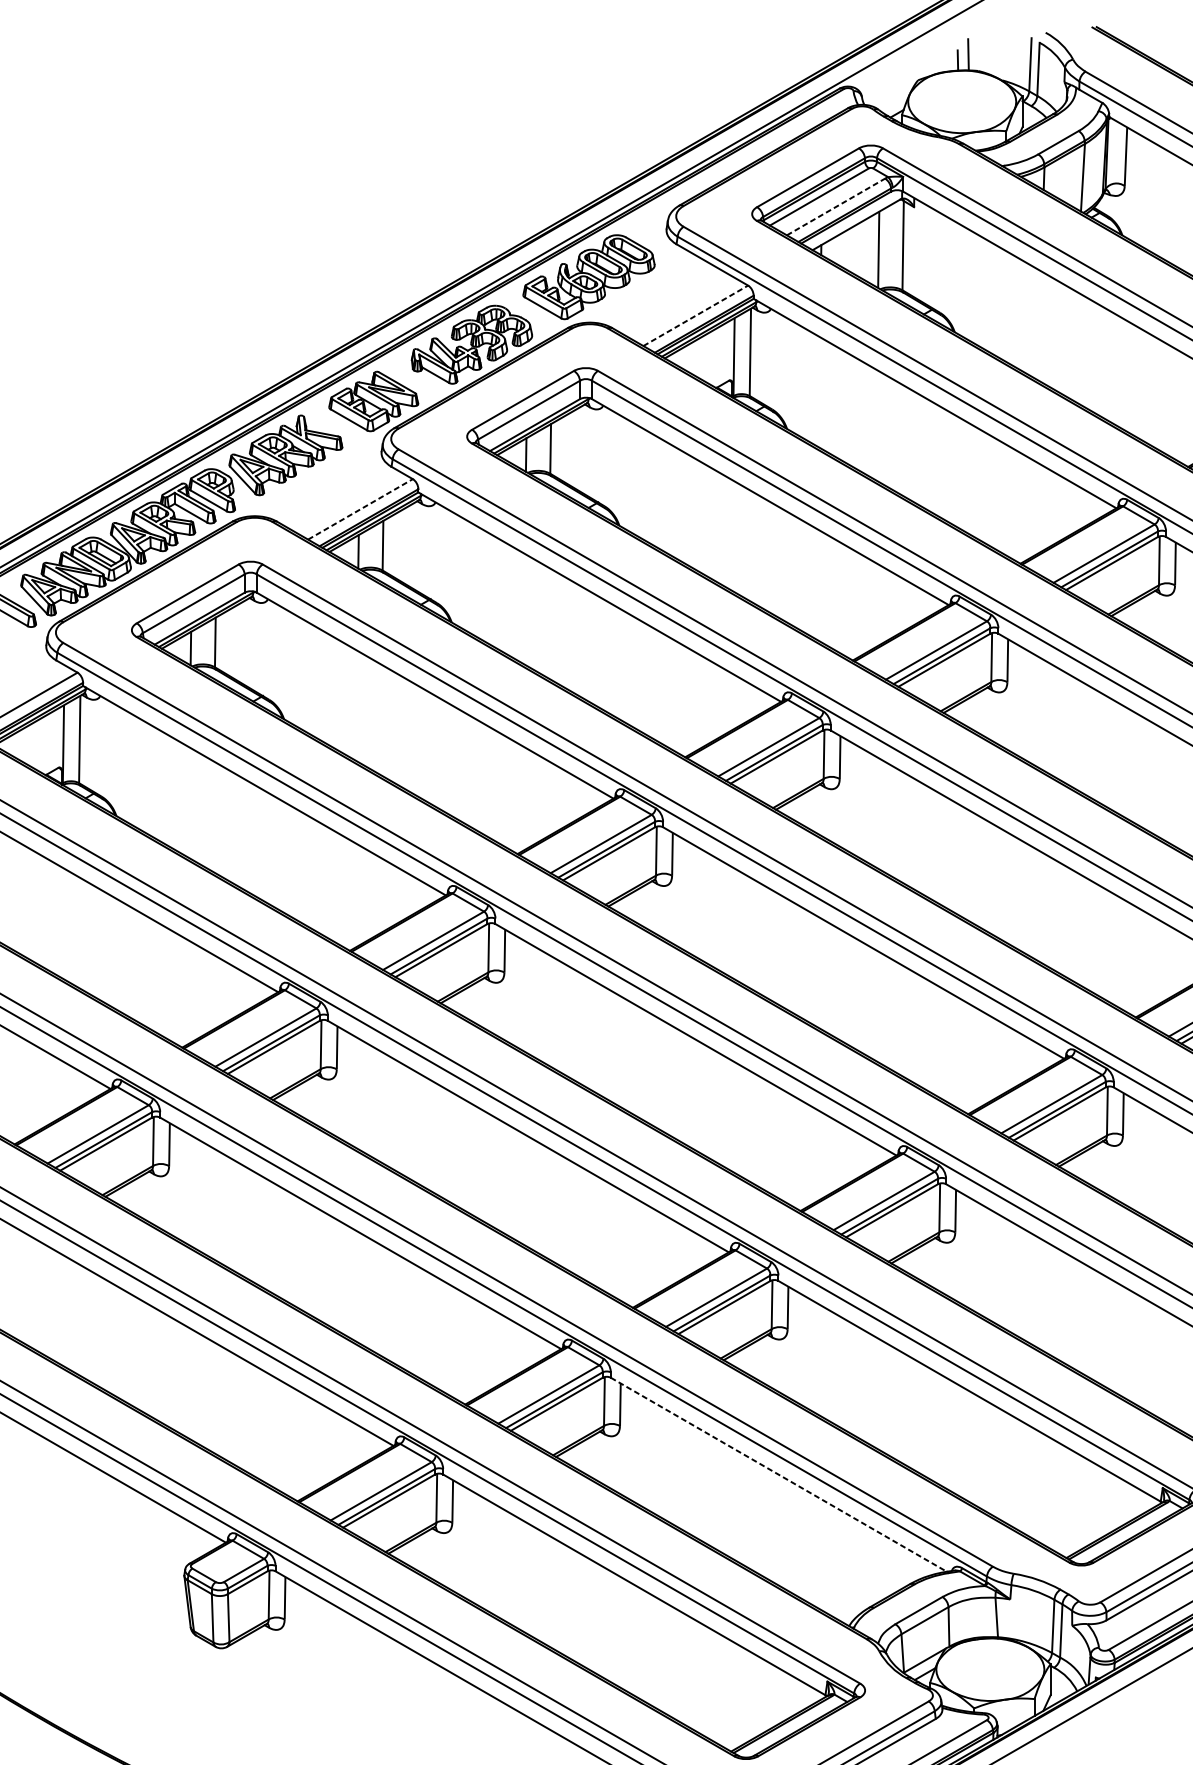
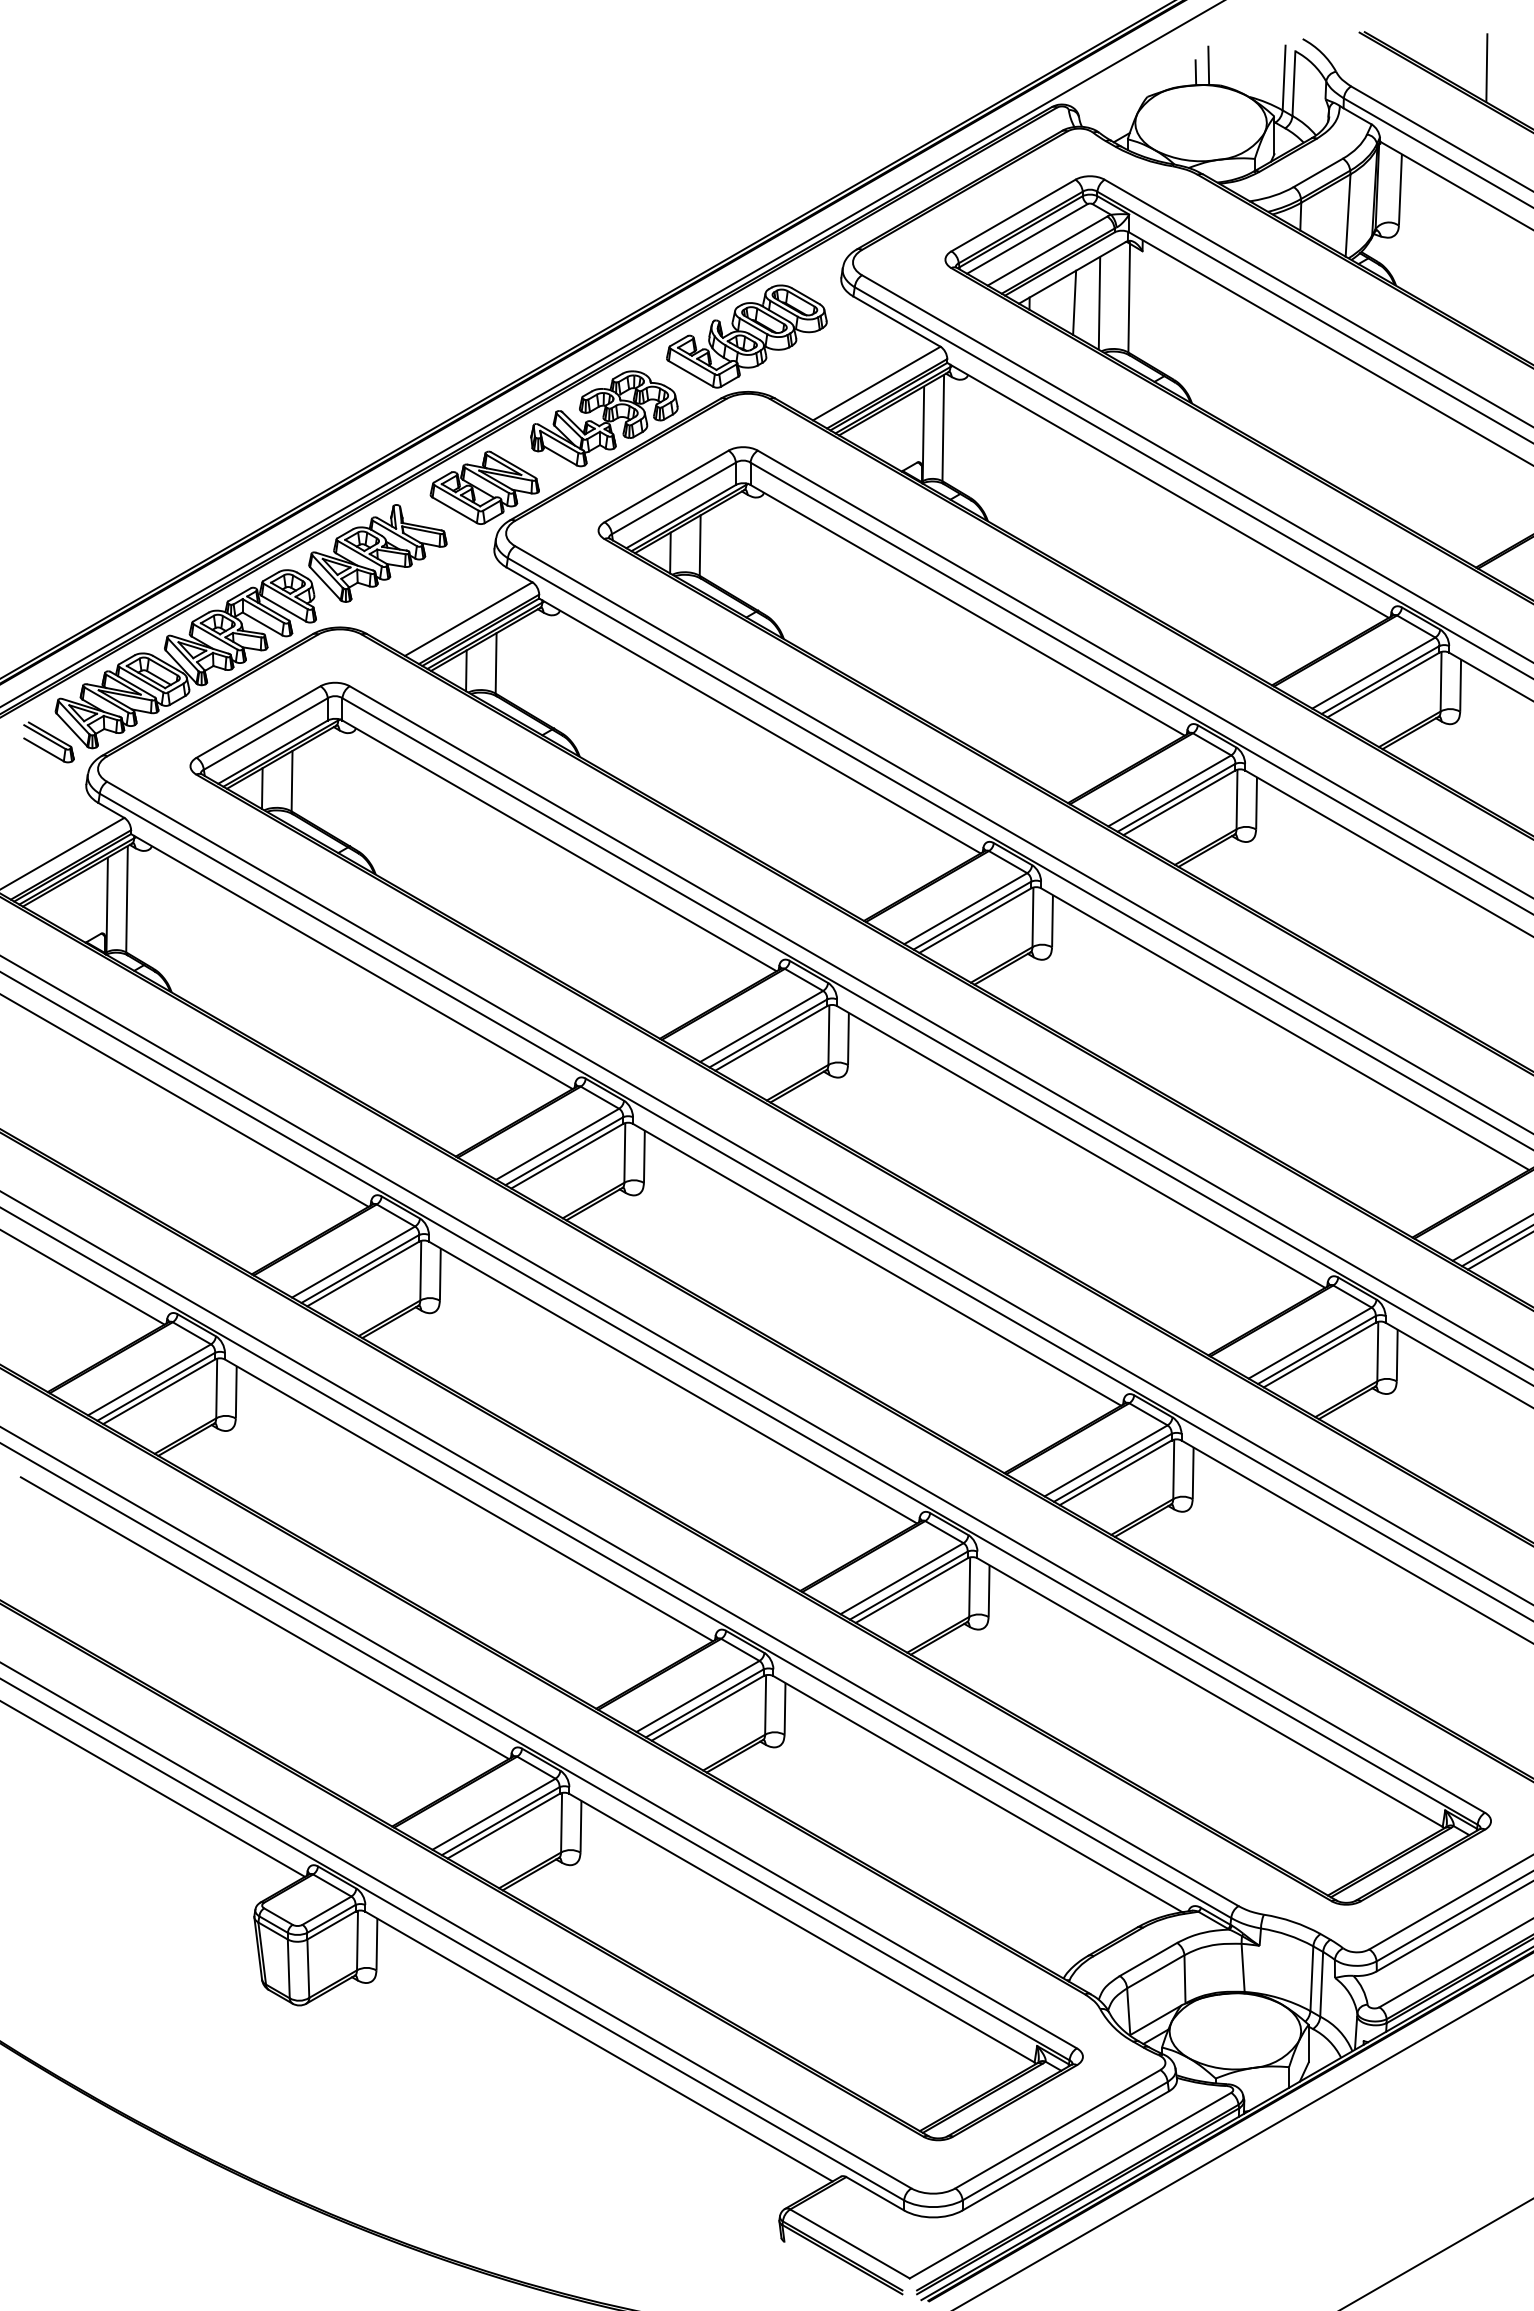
line: (836, 206) -> (1047, 250), dashed -> solid
line: (858, 249) -> (1074, 302), added
line: (695, 315) -> (876, 383), dashed -> solid
line: (360, 509) -> (468, 619), dashed -> solid
line: (779, 1475) -> (978, 1794), dashed -> solid

